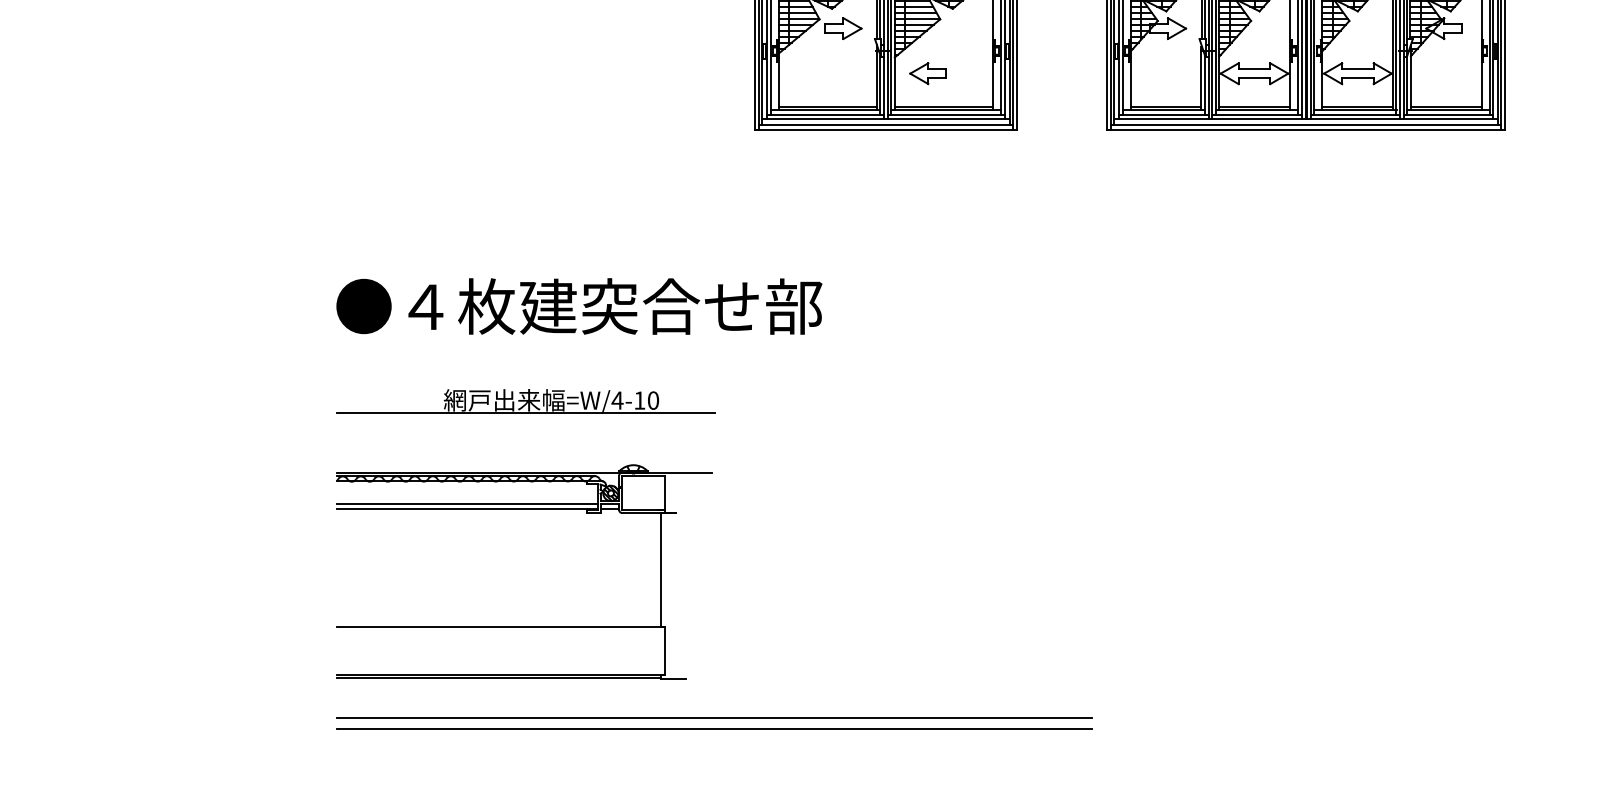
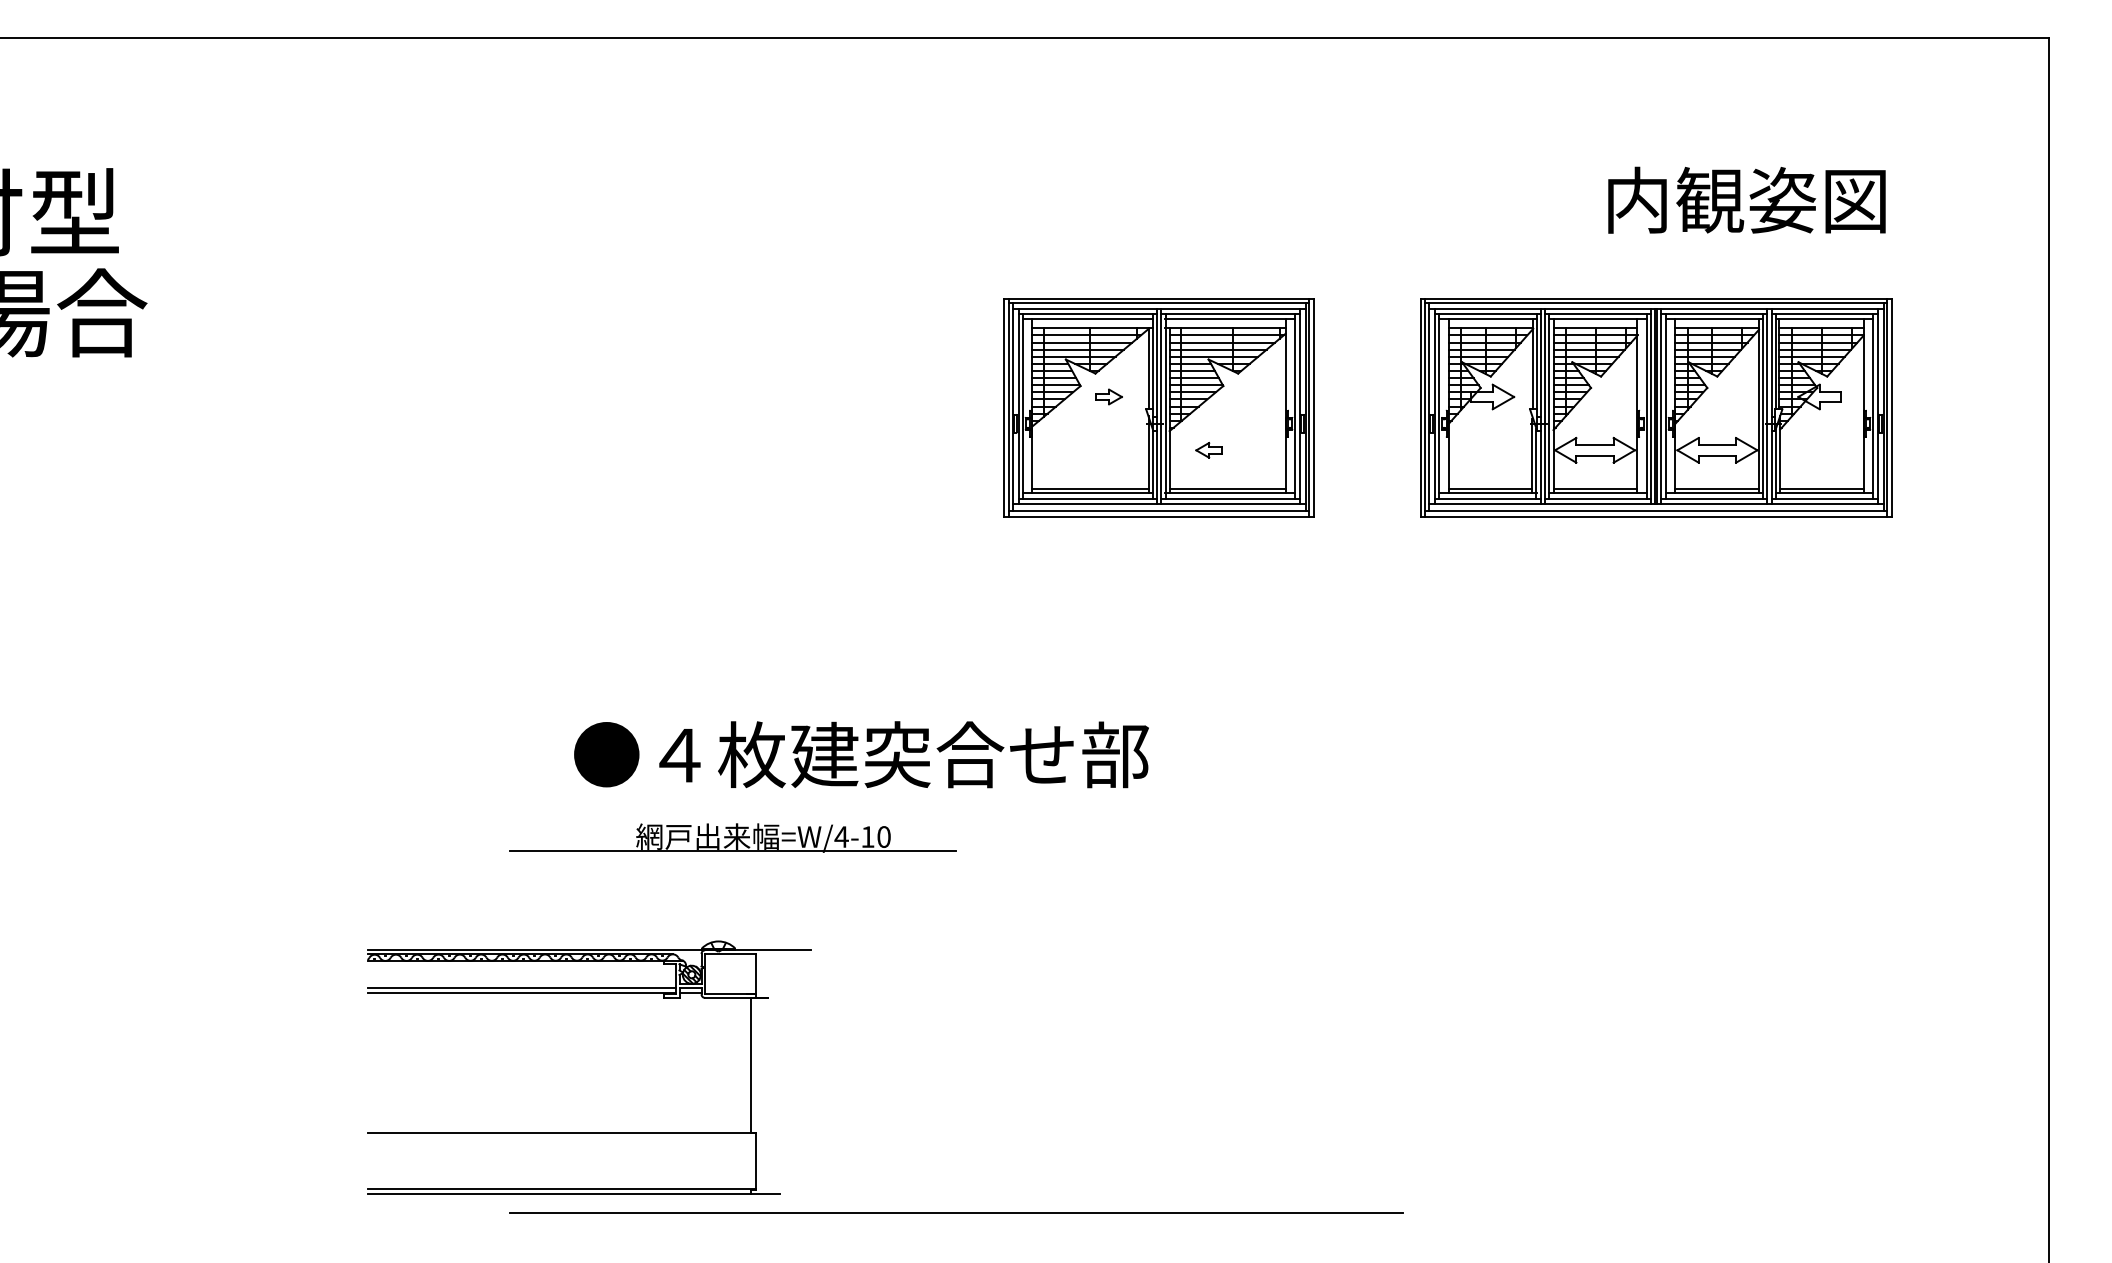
part: (843, 28) -> (1109, 396), size x0.6
part: (927, 73) -> (1208, 450), size x0.6
text: (579, 306) -> (861, 754), moved
part: (524, 626) -> (589, 1132), moved
line: (714, 728) -> (956, 1224), removed

